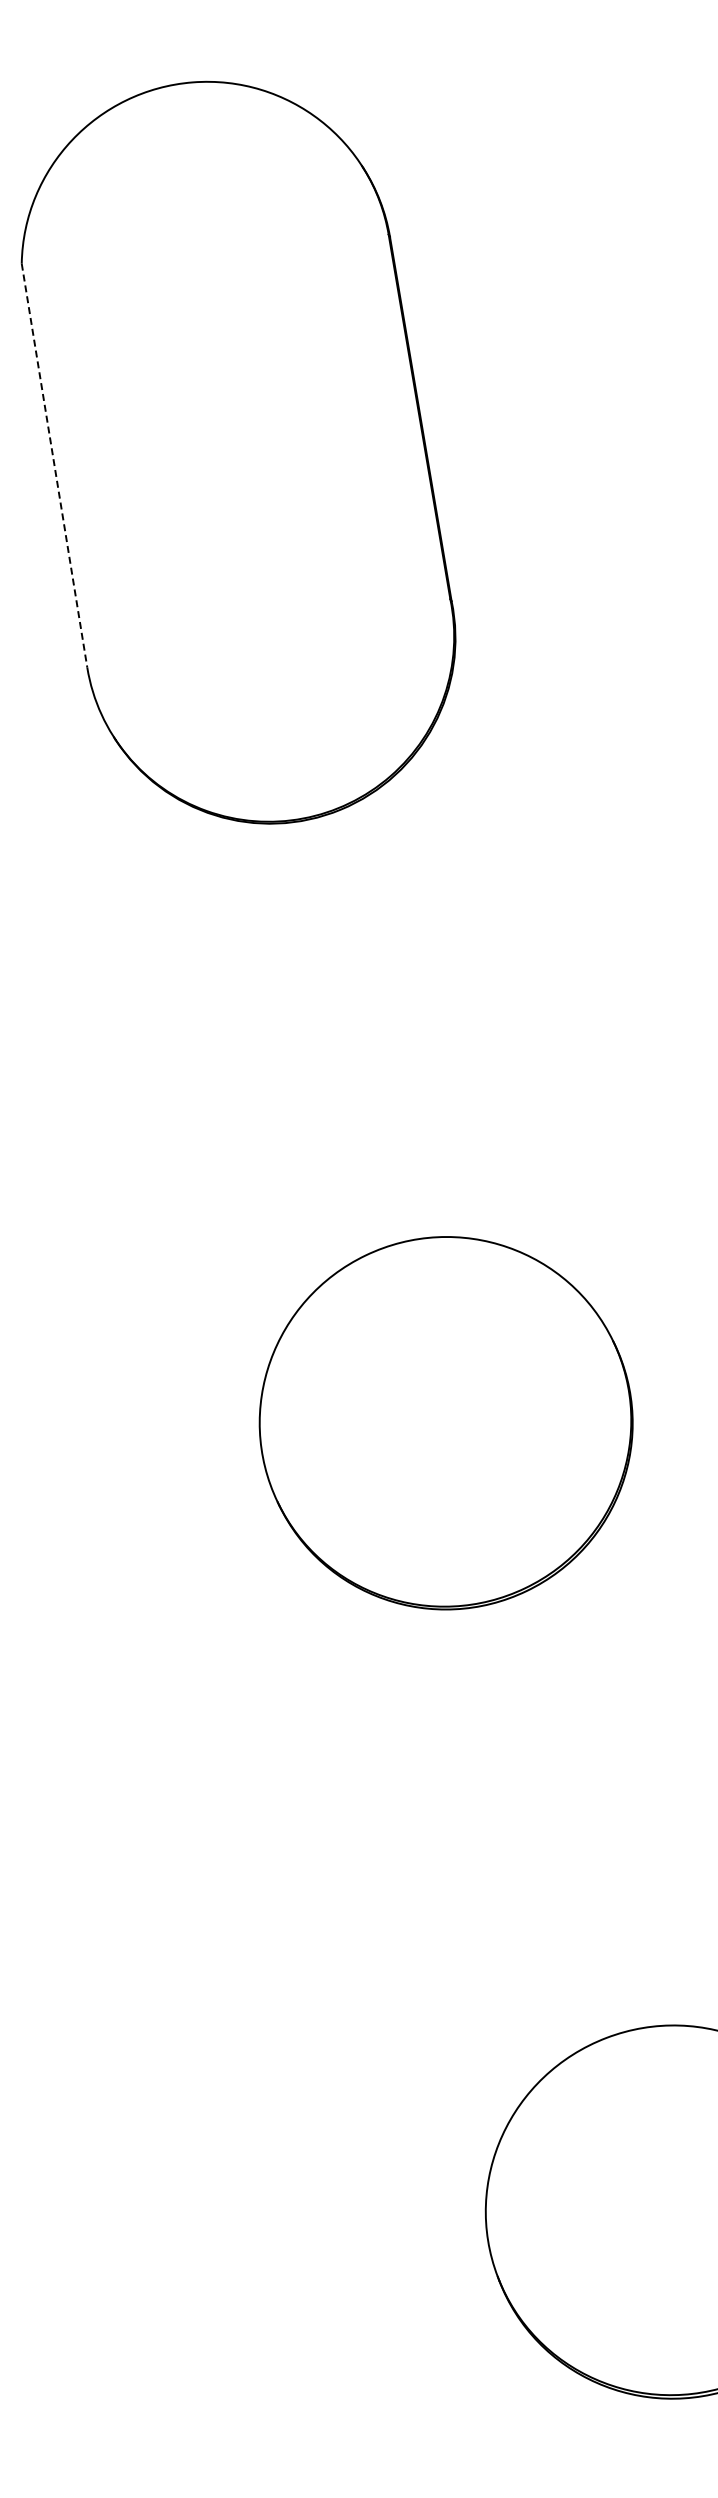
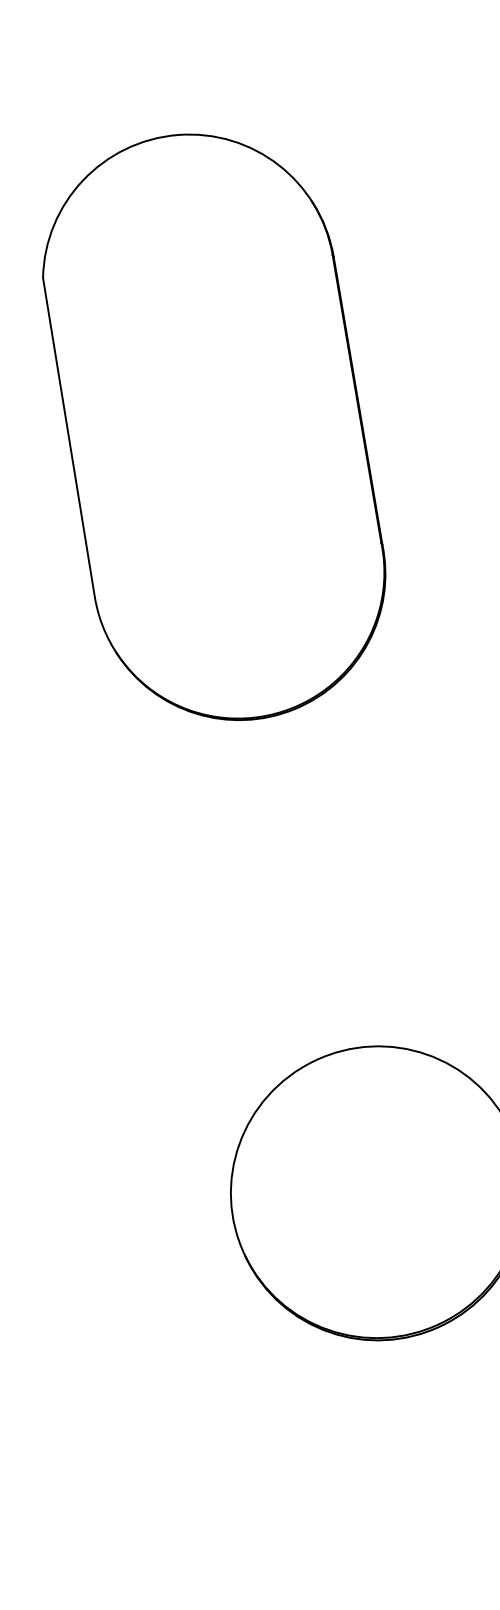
line: (54, 465) -> (68, 437), dashed -> solid

